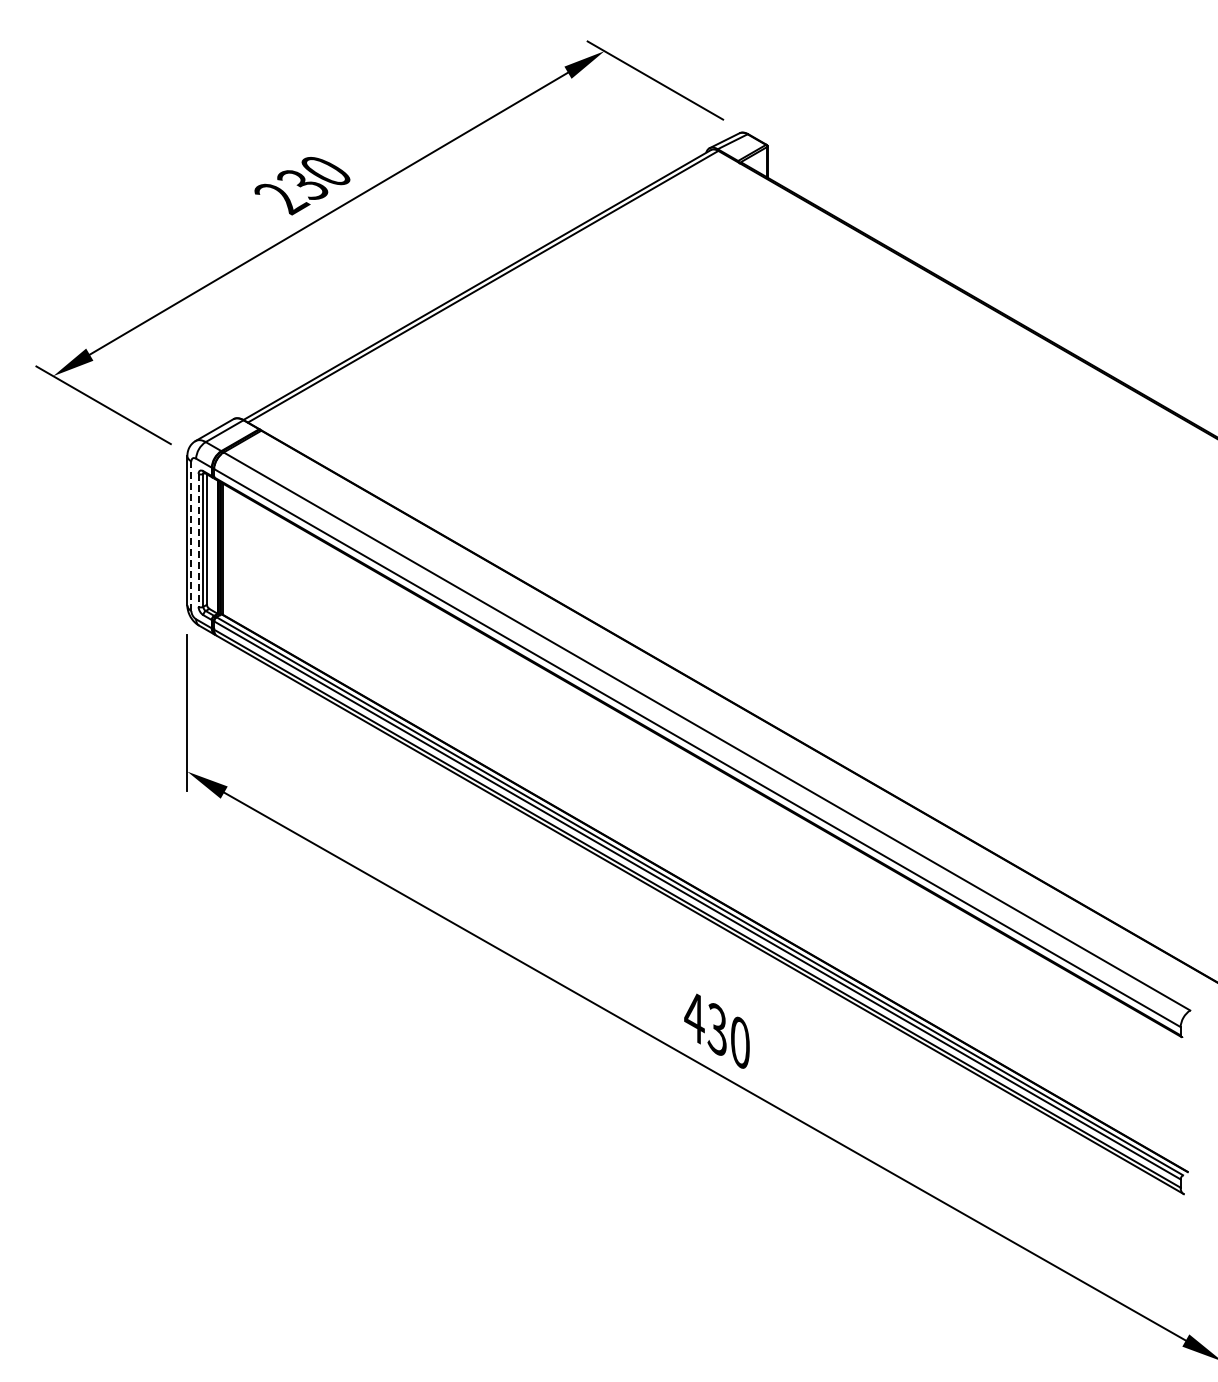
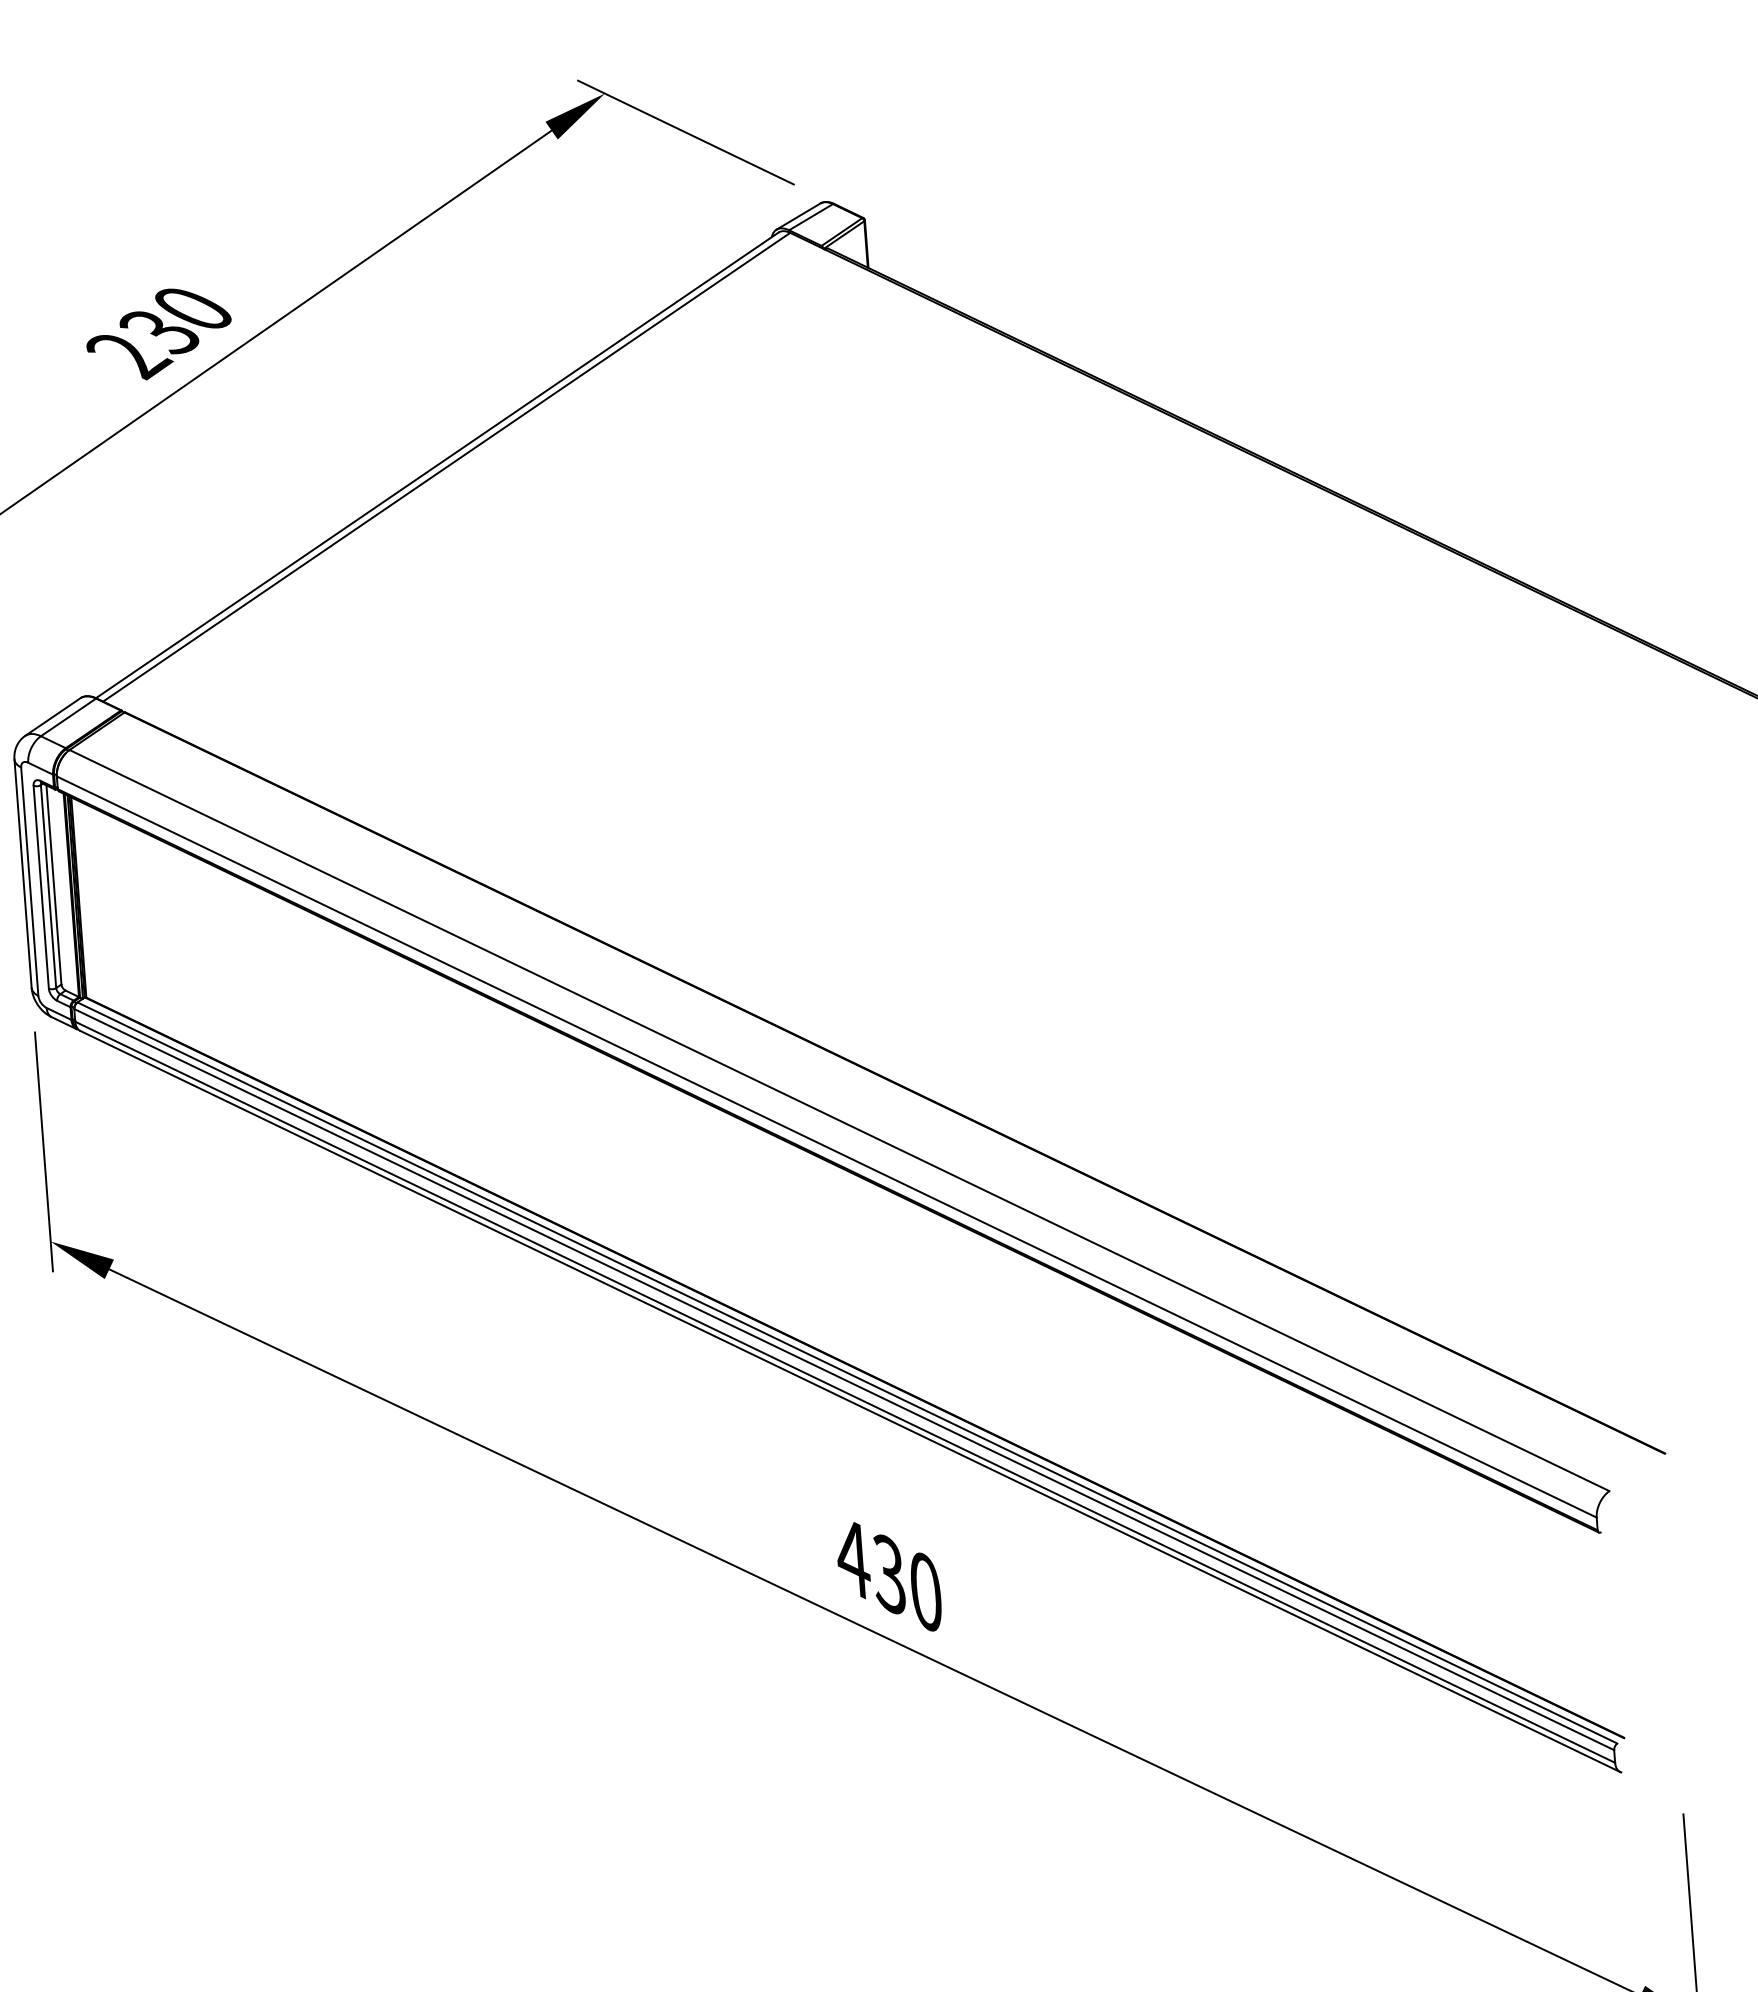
line: (191, 536) -> (29, 882), dashed -> solid
line: (198, 540) -> (41, 887), dashed -> solid

